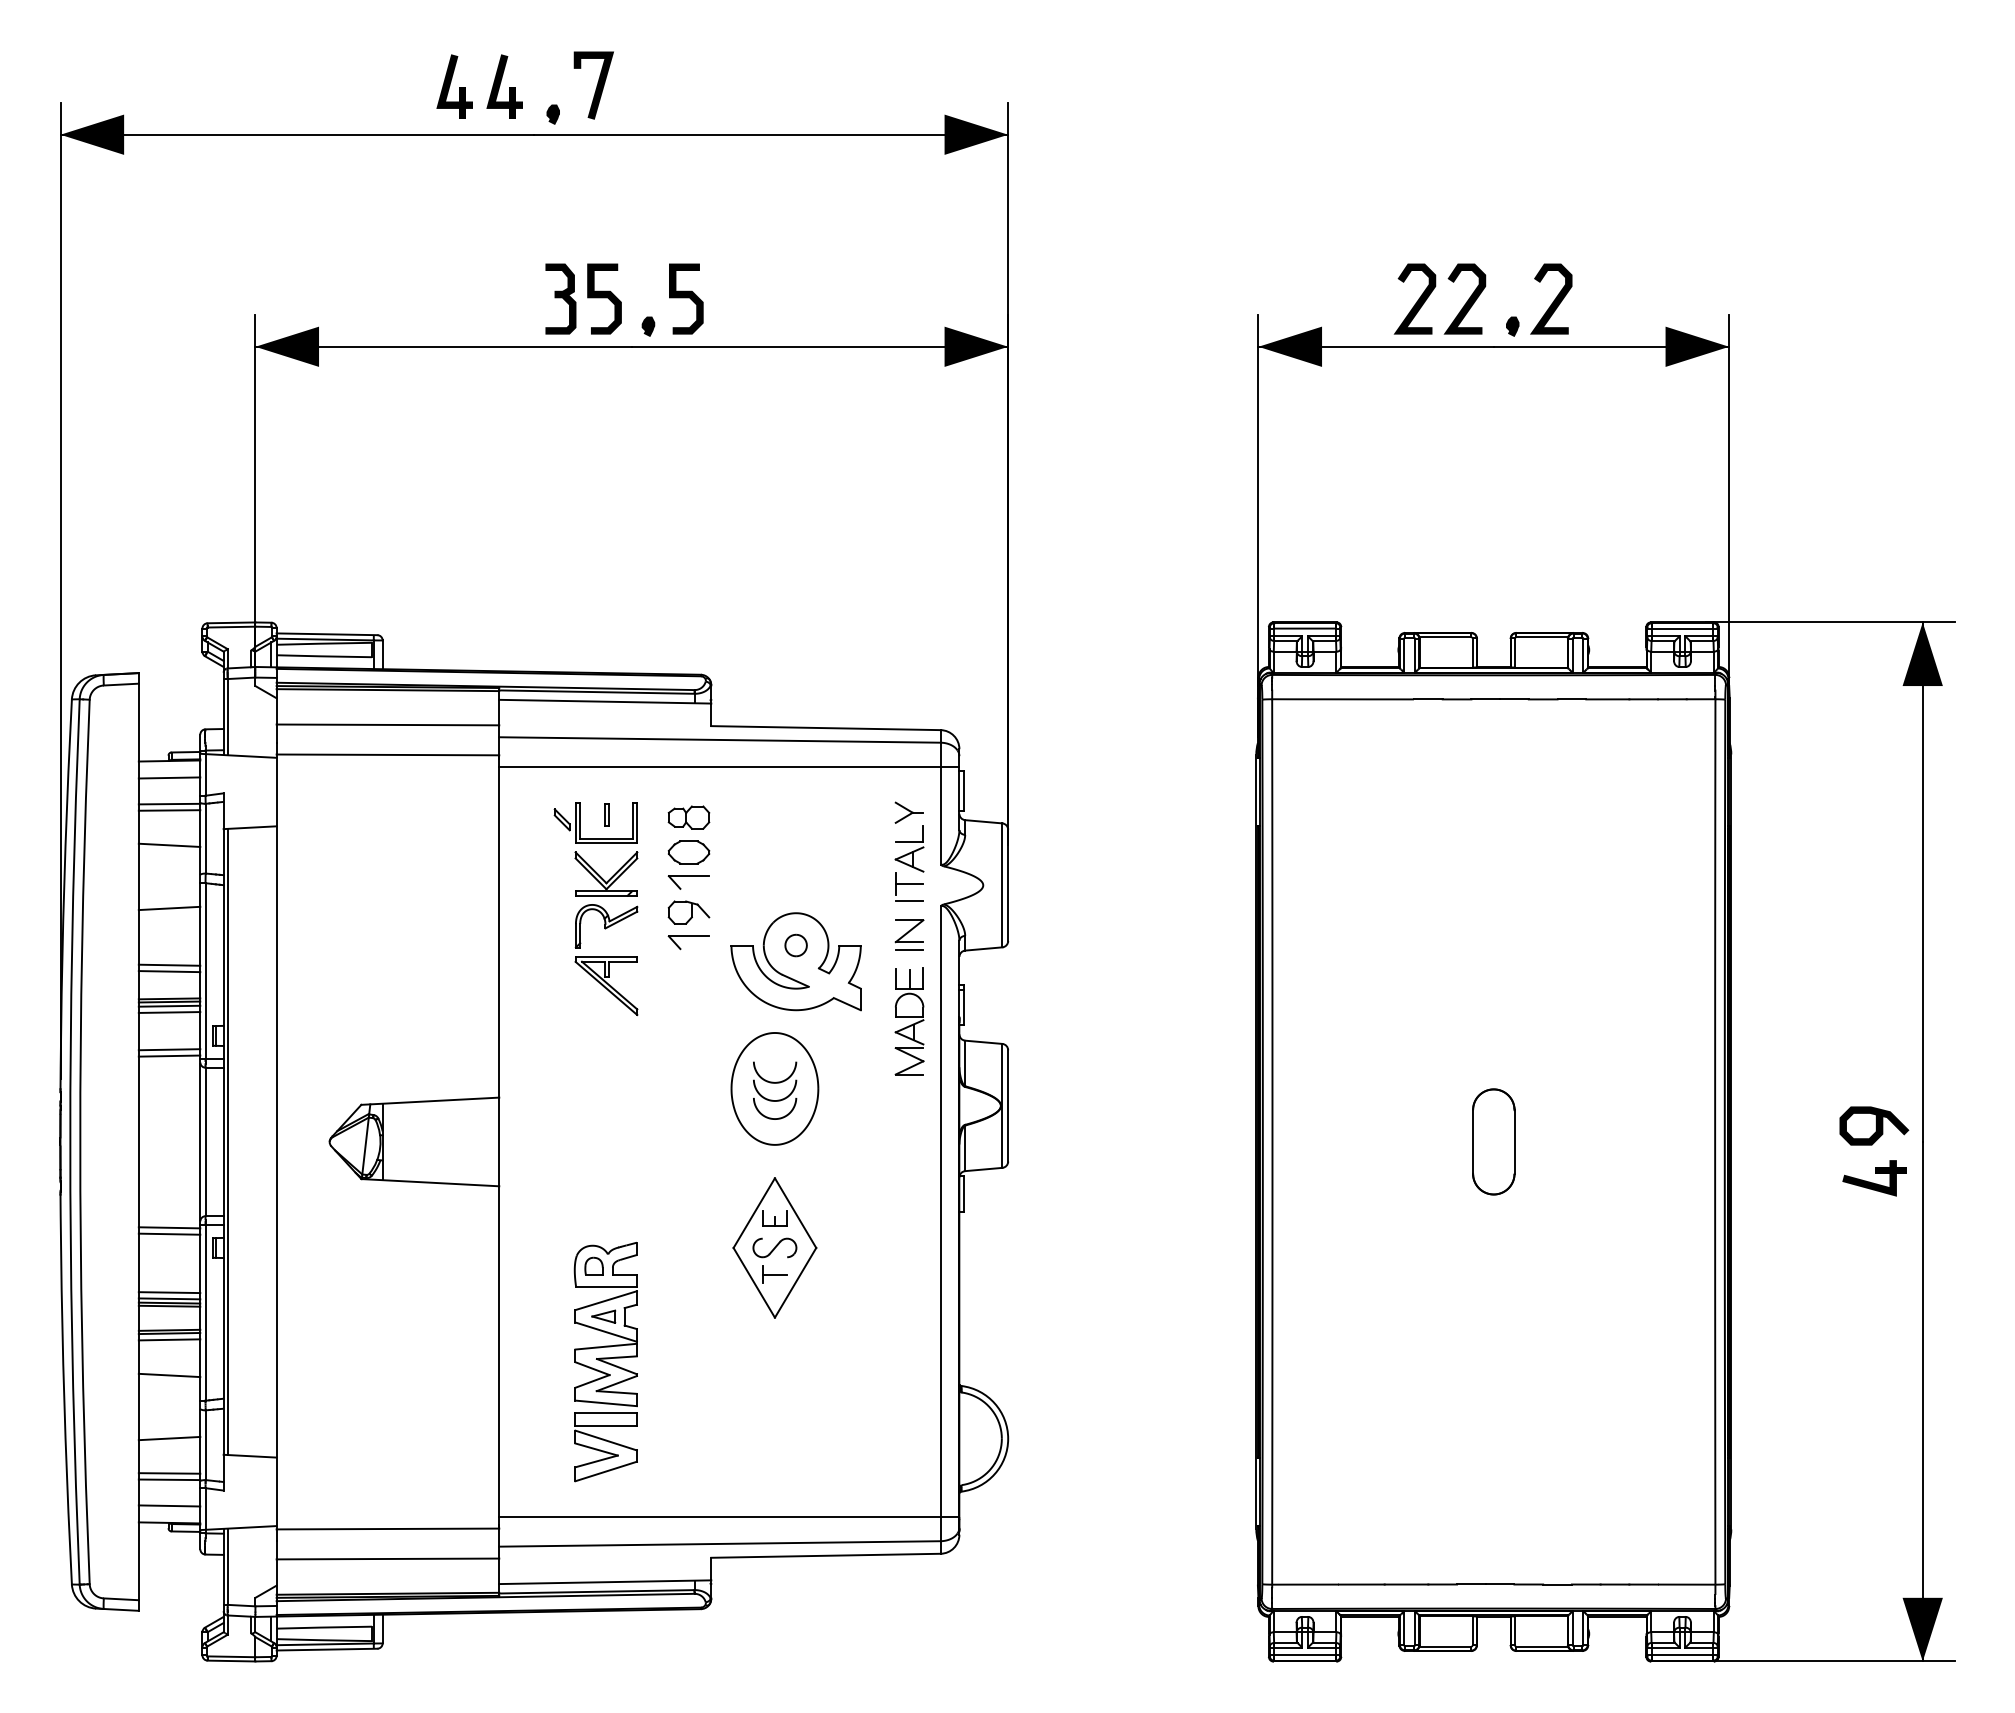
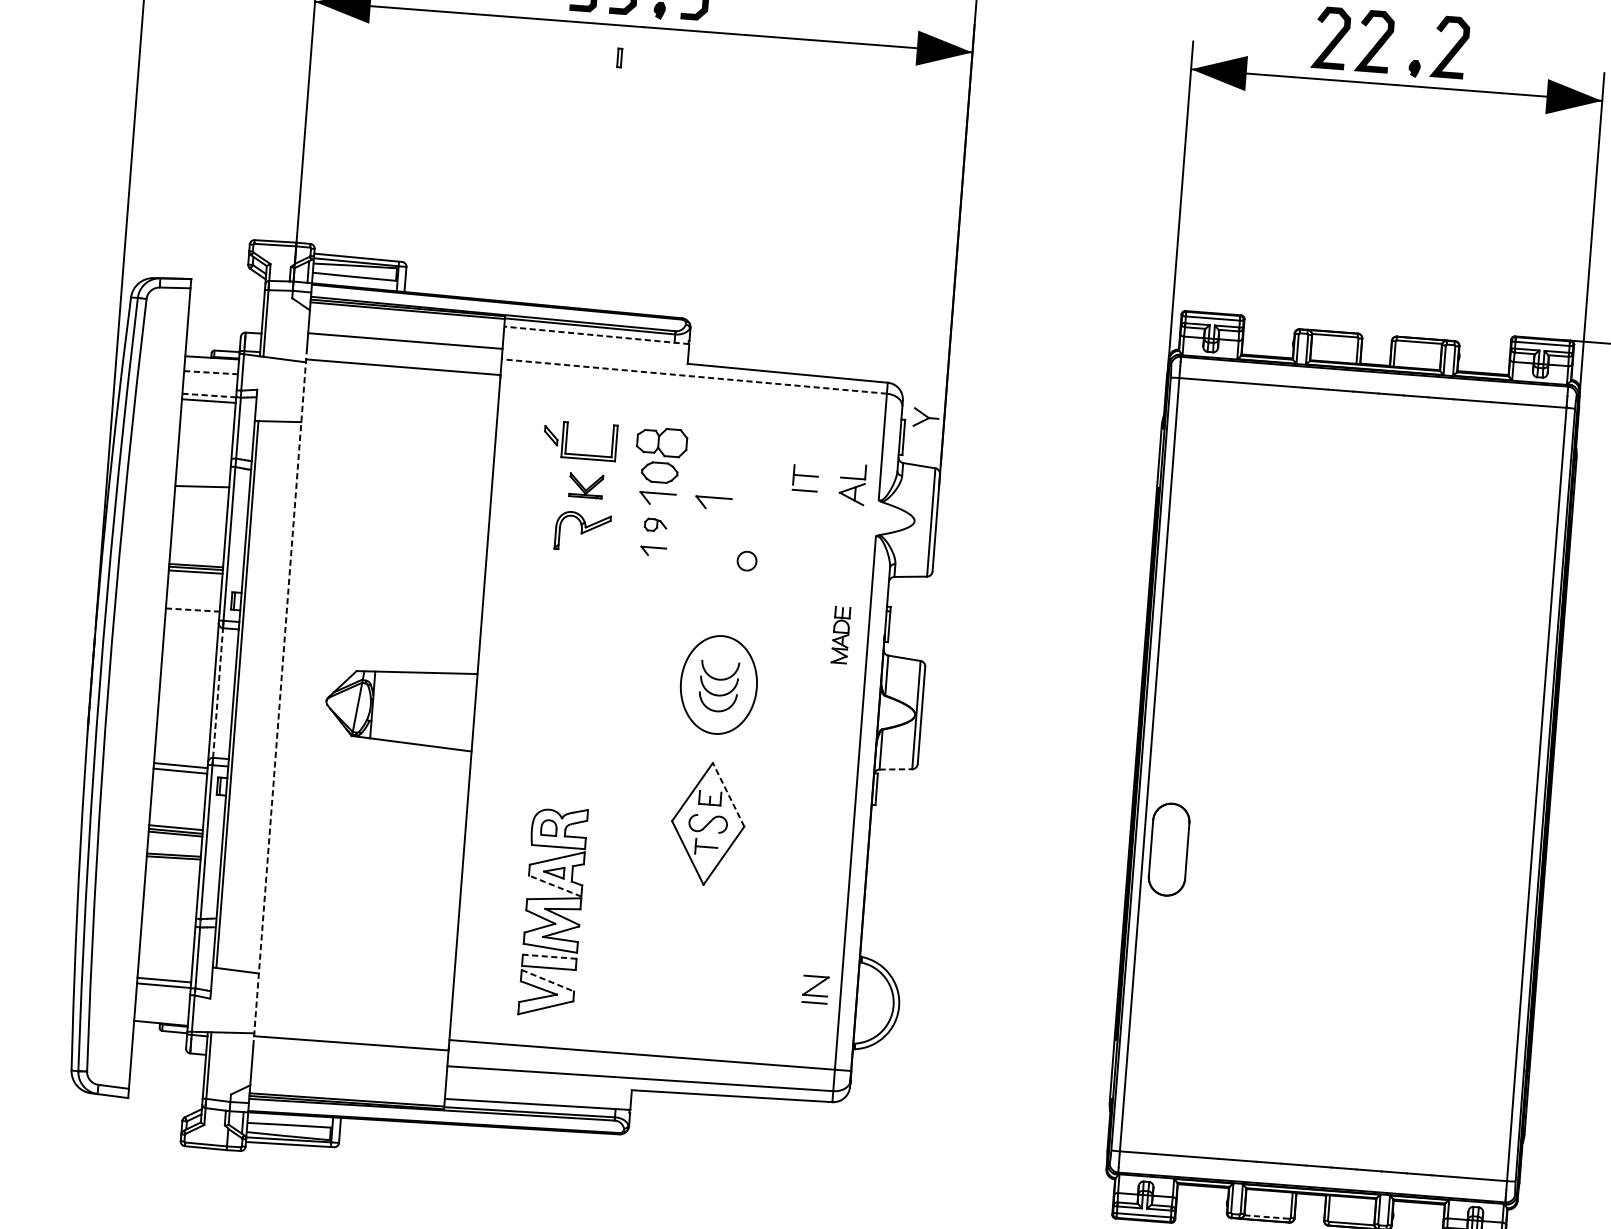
line: (604, 701) -> (596, 335), solid -> dashed
line: (719, 739) -> (693, 376), solid -> dashed
line: (729, 767) -> (700, 401), removed
line: (169, 777) -> (211, 372), solid -> dashed
line: (169, 804) -> (209, 395), solid -> dashed
part: (908, 812) -> (925, 417), moved
part: (606, 814) -> (619, 57), moved
part: (688, 817) -> (661, 442), size x1.4
line: (169, 844) -> (206, 430), removed
part: (606, 873) -> (586, 485), size x0.6
part: (752, 882) -> (713, 503), added
part: (909, 886) -> (805, 477), moved
part: (688, 912) -> (655, 525), size x0.6
part: (909, 934) -> (815, 989), moved
part: (688, 942) -> (653, 551), size x0.7
part: (795, 961) -> (745, 575), removed
line: (169, 964) -> (198, 535), removed
line: (169, 971) -> (198, 541), removed
part: (606, 986) -> (578, 584), removed
line: (169, 1012) -> (195, 577), removed
part: (909, 1021) -> (840, 635), size x0.6
line: (169, 1049) -> (192, 609), solid -> dashed
line: (169, 1055) -> (192, 615), removed
line: (205, 1141) -> (218, 692), solid -> dashed
line: (276, 1141) -> (280, 697), solid -> dashed
part: (1493, 1141) -> (1168, 849), moved
line: (983, 1169) -> (895, 769), solid -> dashed
line: (795, 1213) -> (728, 795), solid -> dashed
line: (169, 1292) -> (176, 822), removed
line: (605, 1332) -> (554, 886), solid -> dashed
line: (169, 1339) -> (173, 863), removed
line: (169, 1375) -> (170, 894), removed
line: (606, 1413) -> (549, 957), solid -> dashed
line: (169, 1438) -> (166, 949), removed
line: (606, 1440) -> (548, 980), solid -> dashed
line: (169, 1505) -> (162, 1008), removed
line: (387, 1558) -> (348, 1069), removed
line: (1445, 1646) -> (1267, 1217), solid -> dashed

